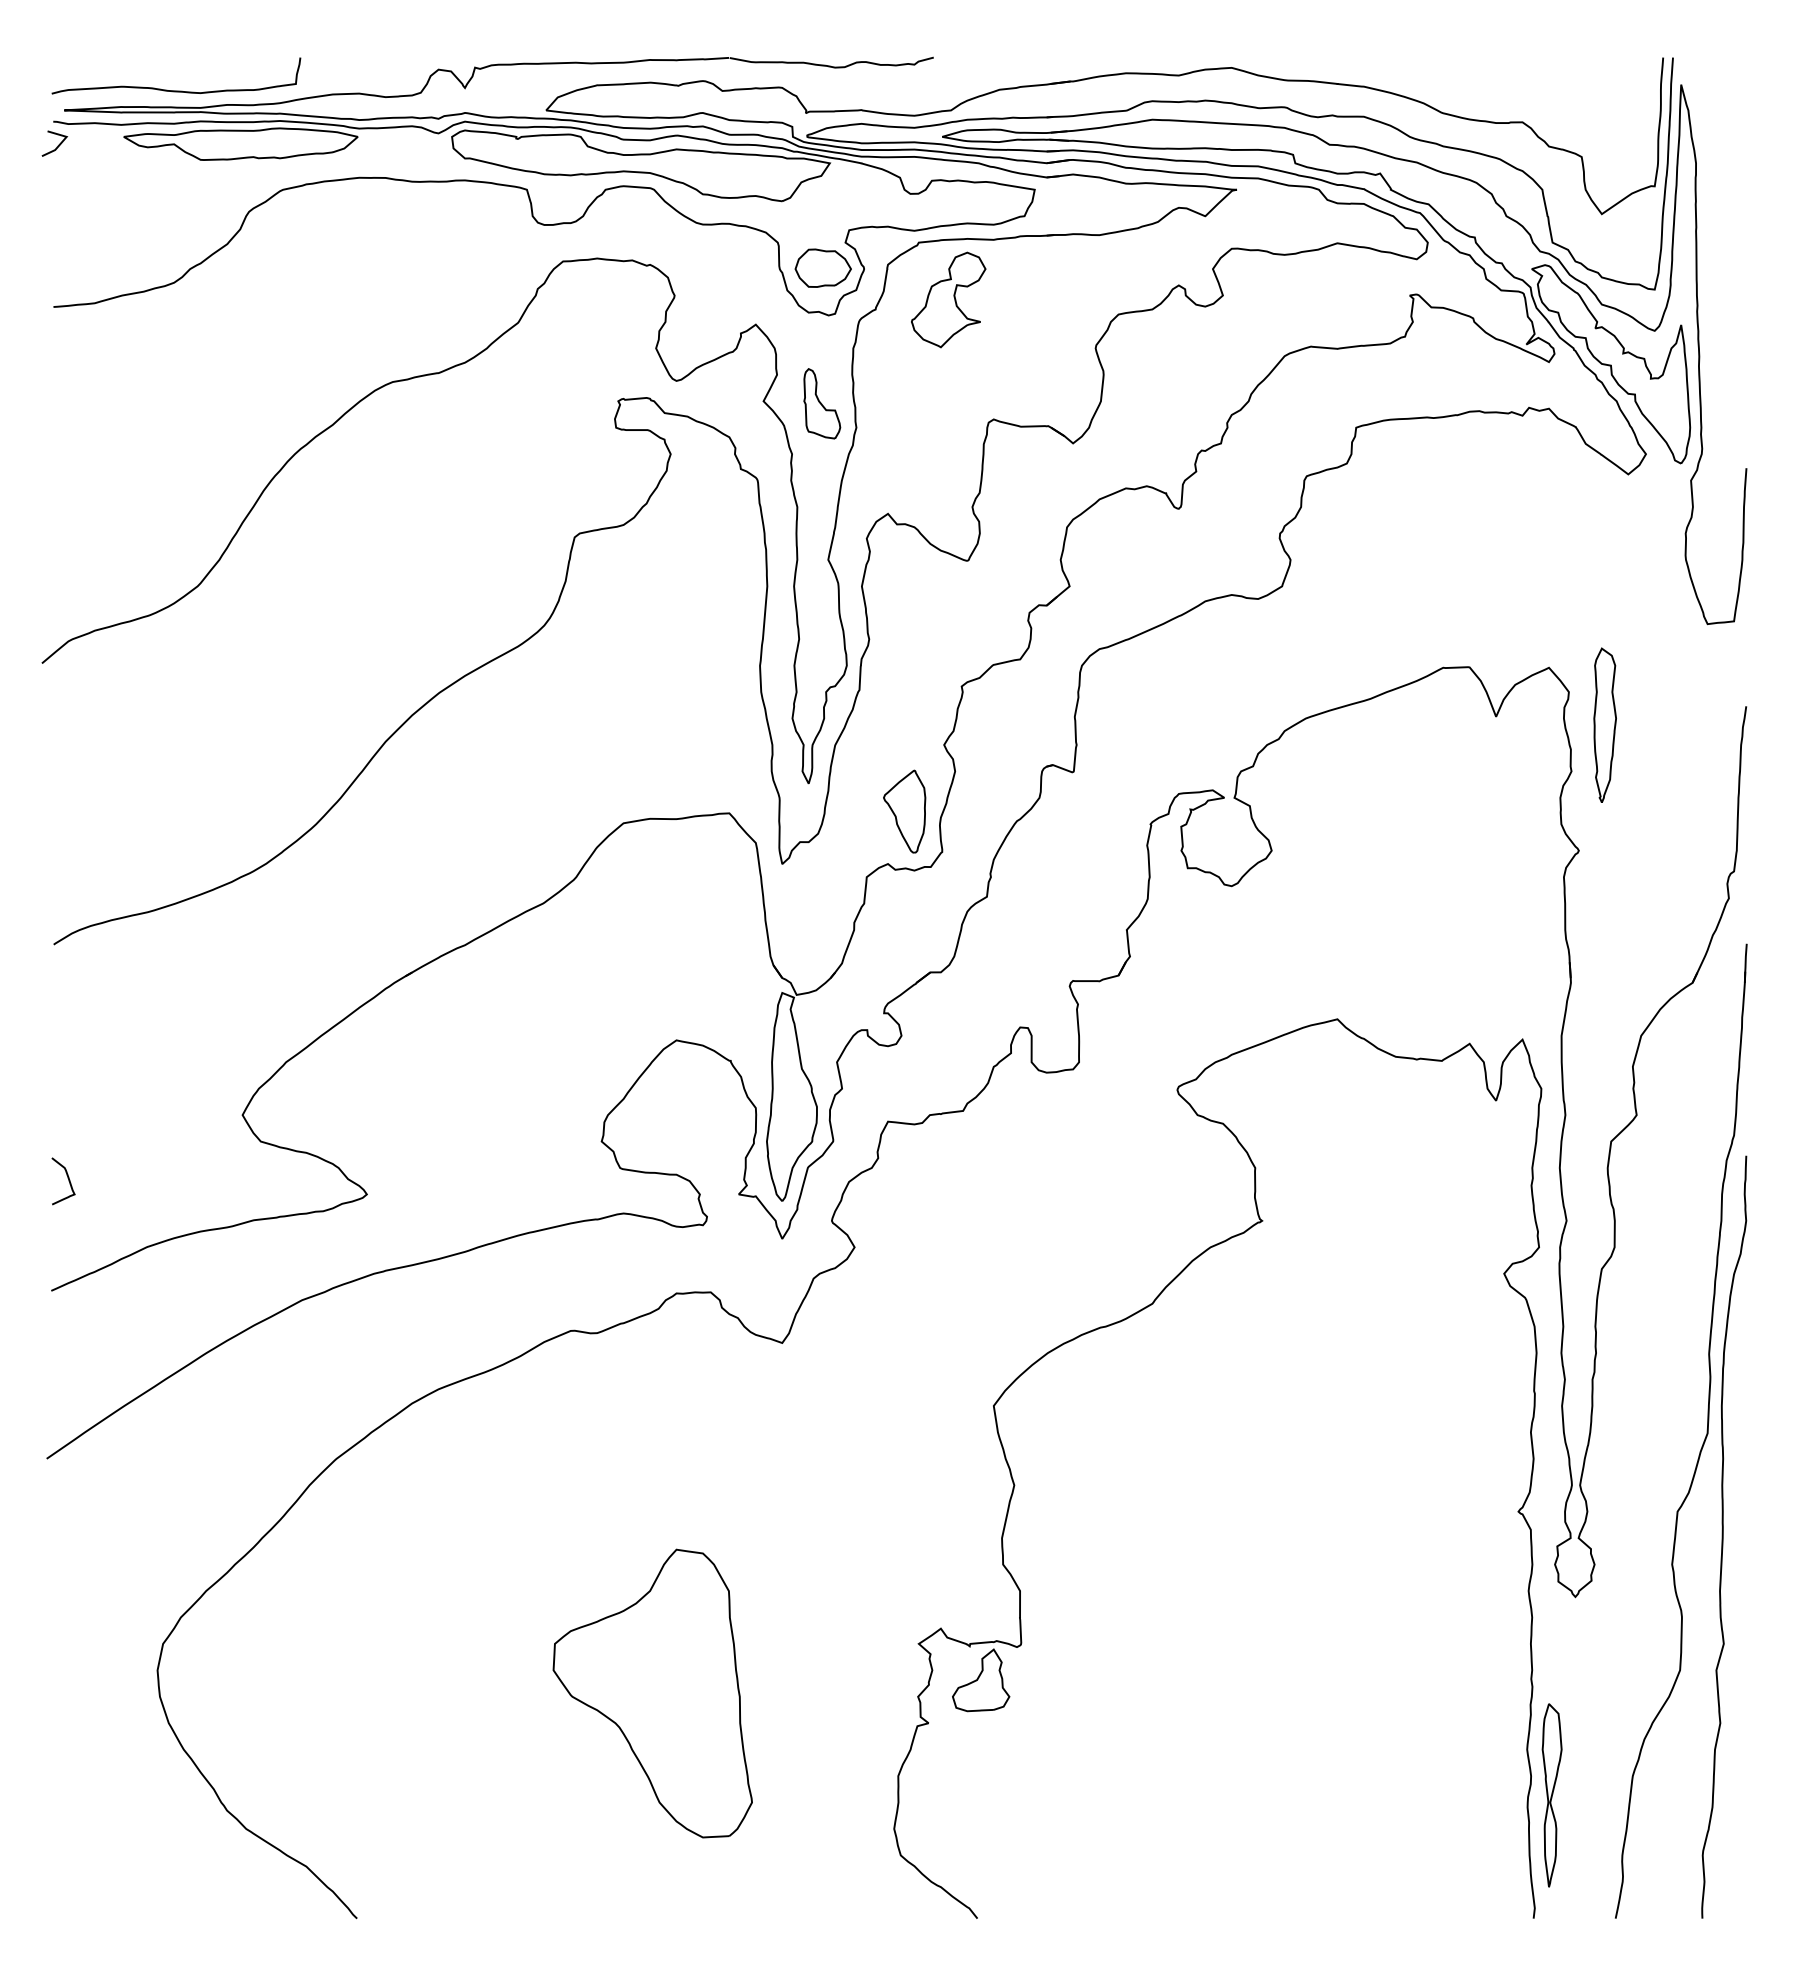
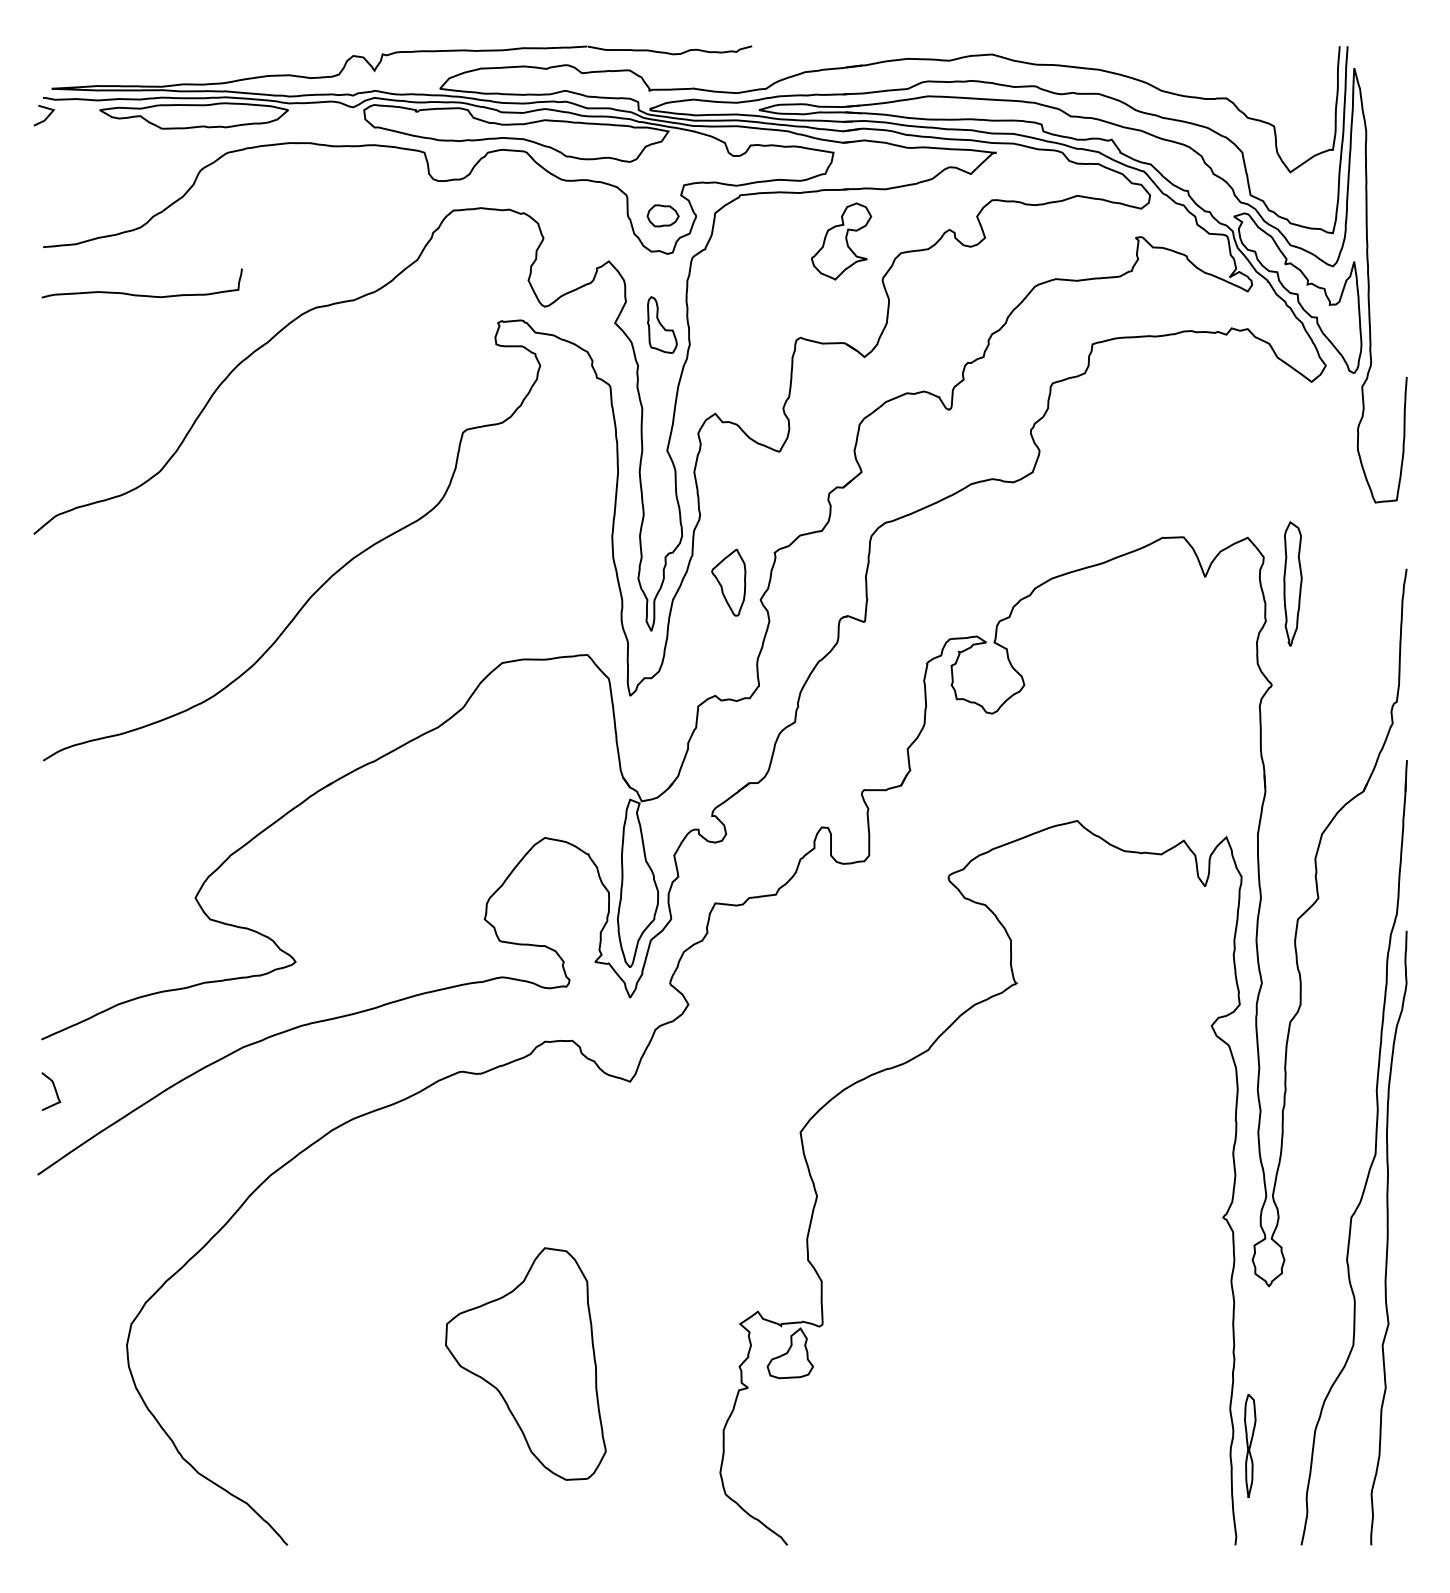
curve: (176, 90) -> (142, 295), moved
part: (822, 267) -> (662, 215), size x0.7
part: (948, 299) -> (841, 241), moved
part: (904, 811) -> (728, 582), moved
curve: (67, 1178) -> (54, 1089), moved
part: (1551, 1795) -> (1249, 1446), size x0.7

